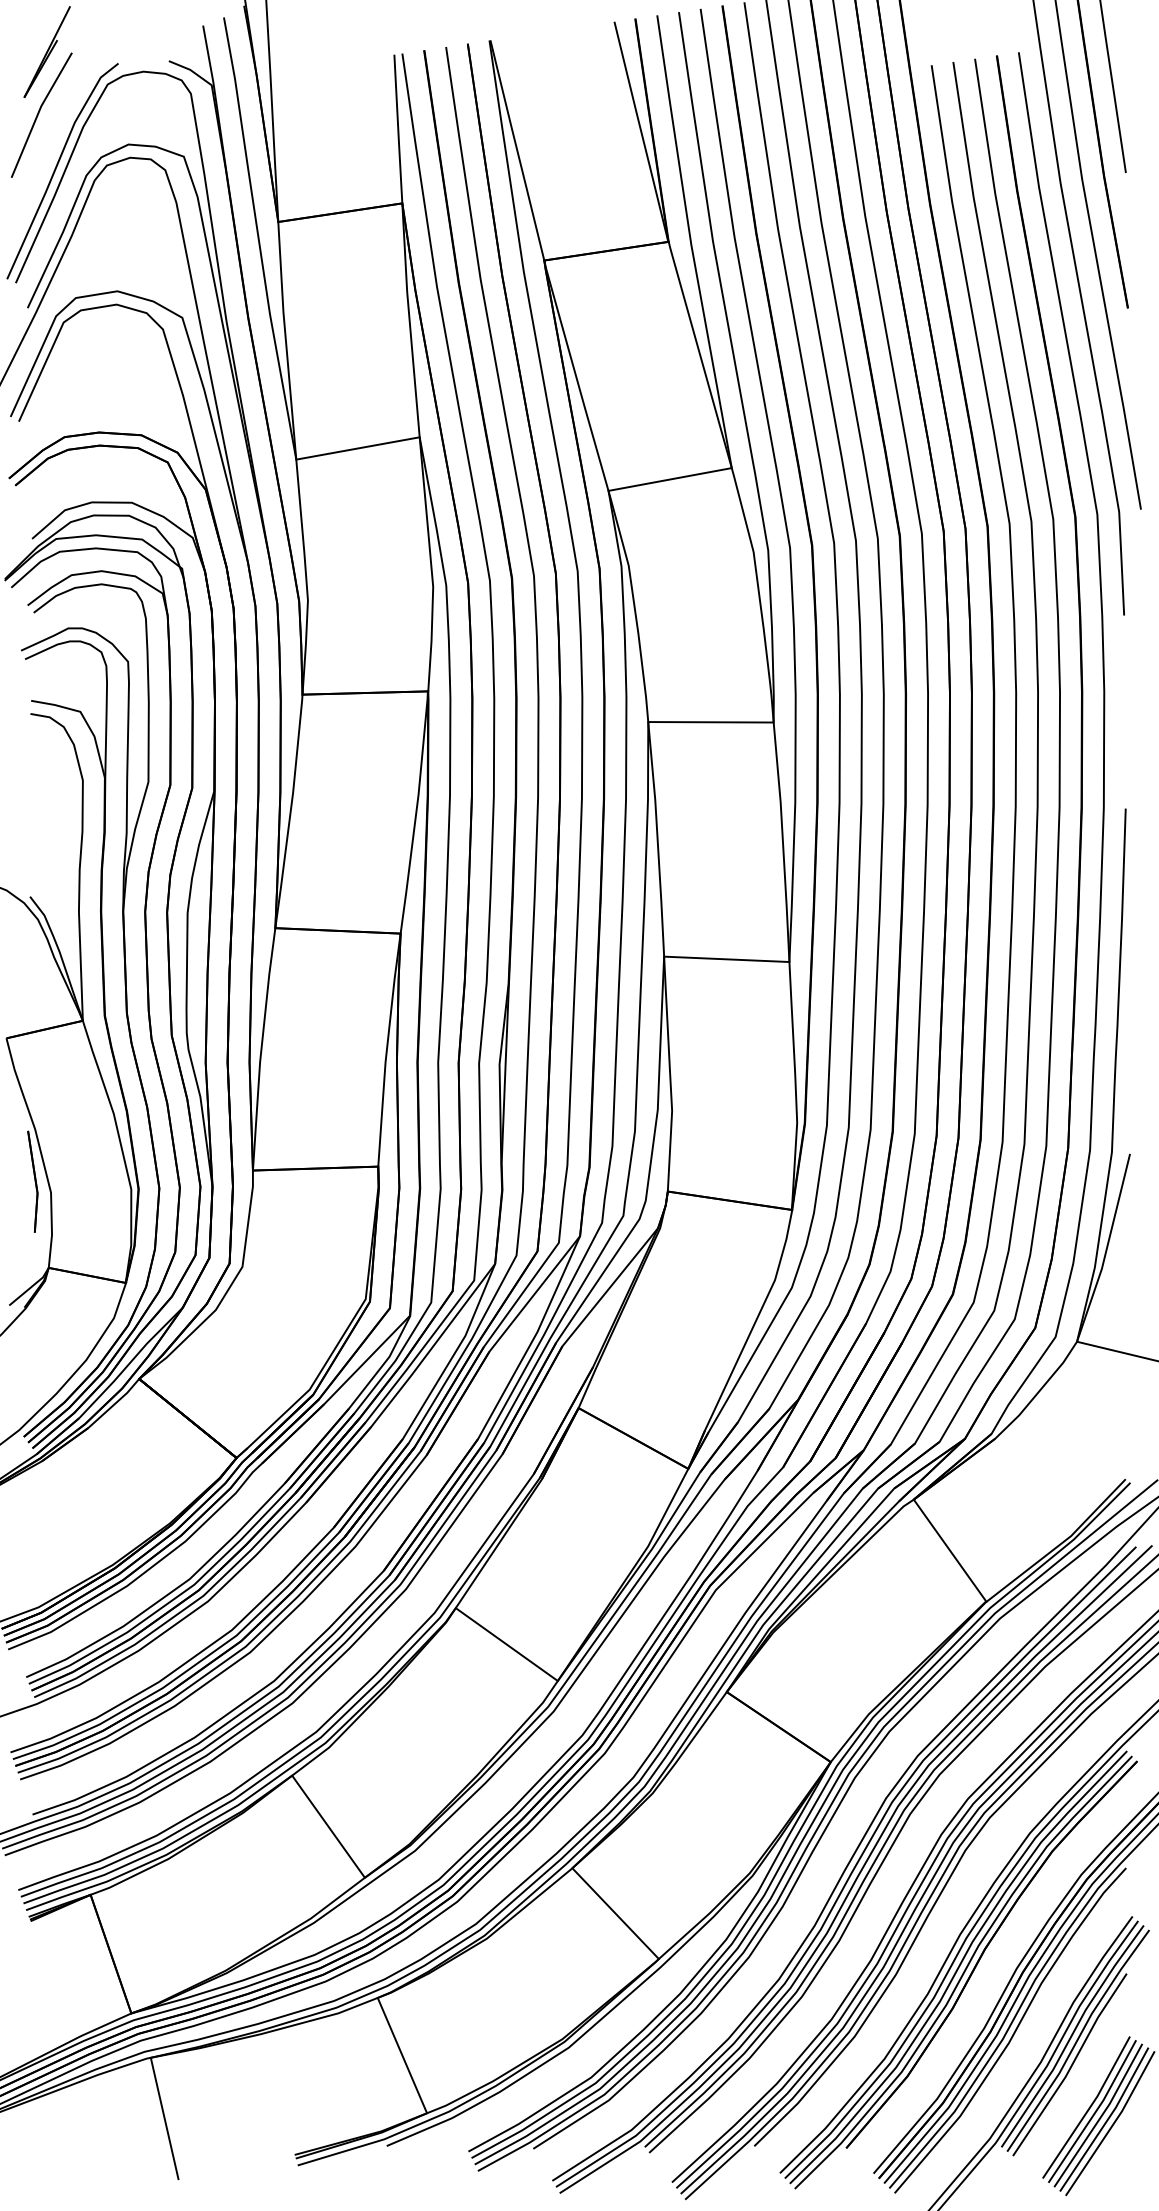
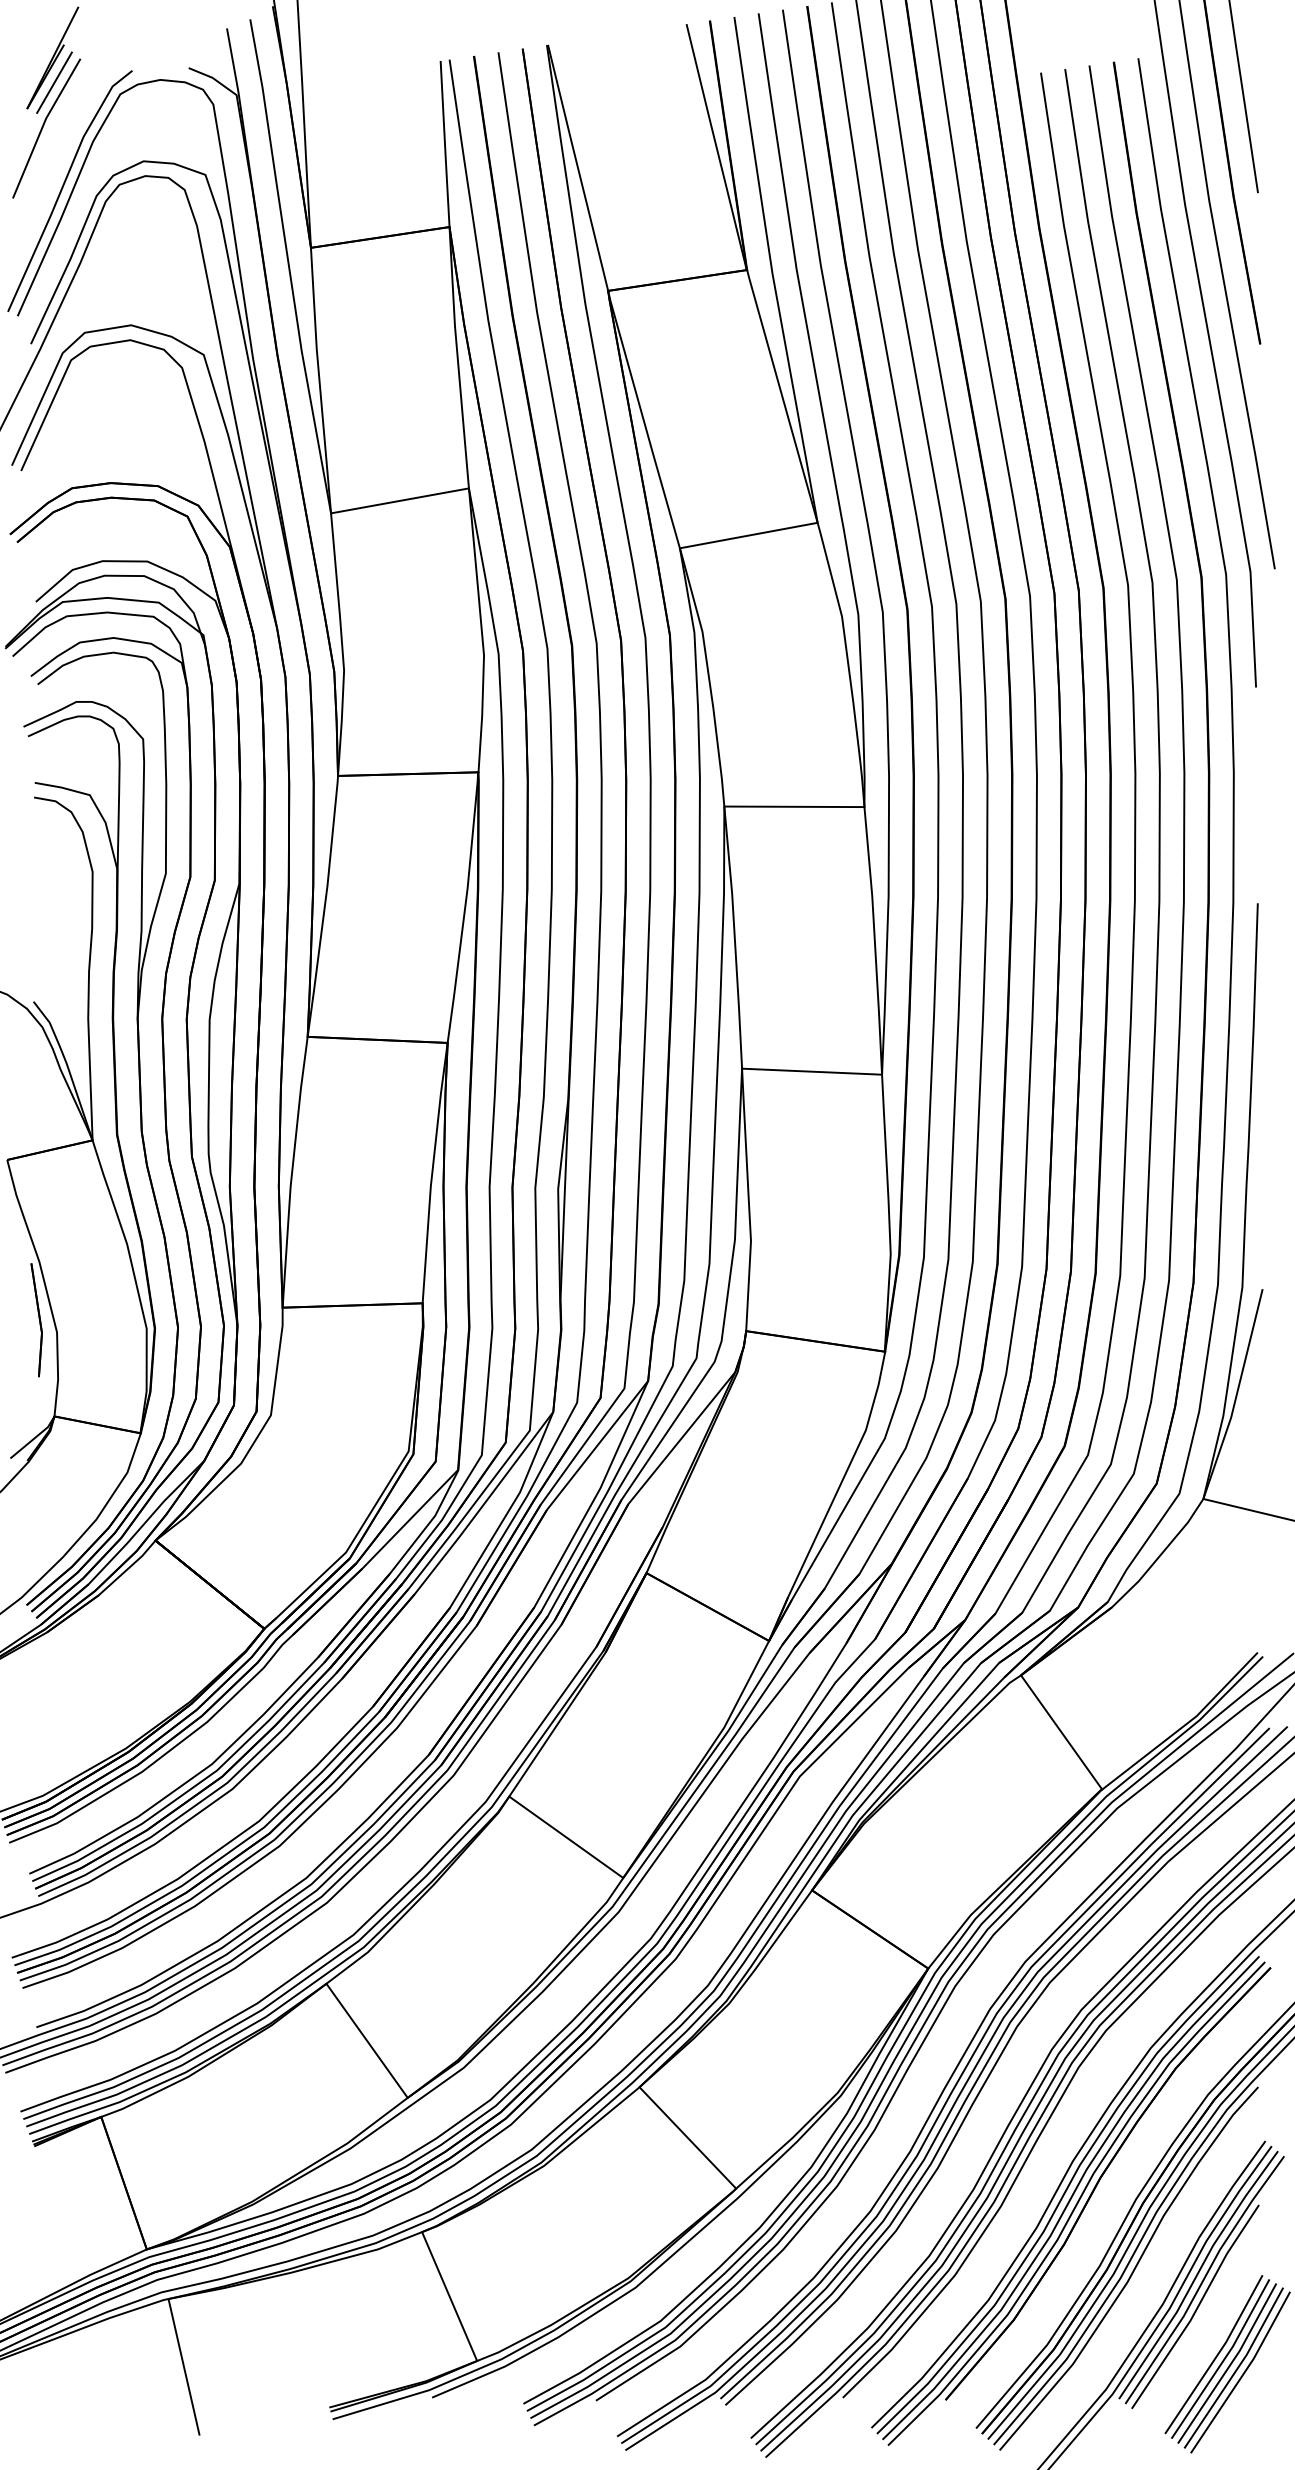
line: (48, 74) -> (54, 82), added

